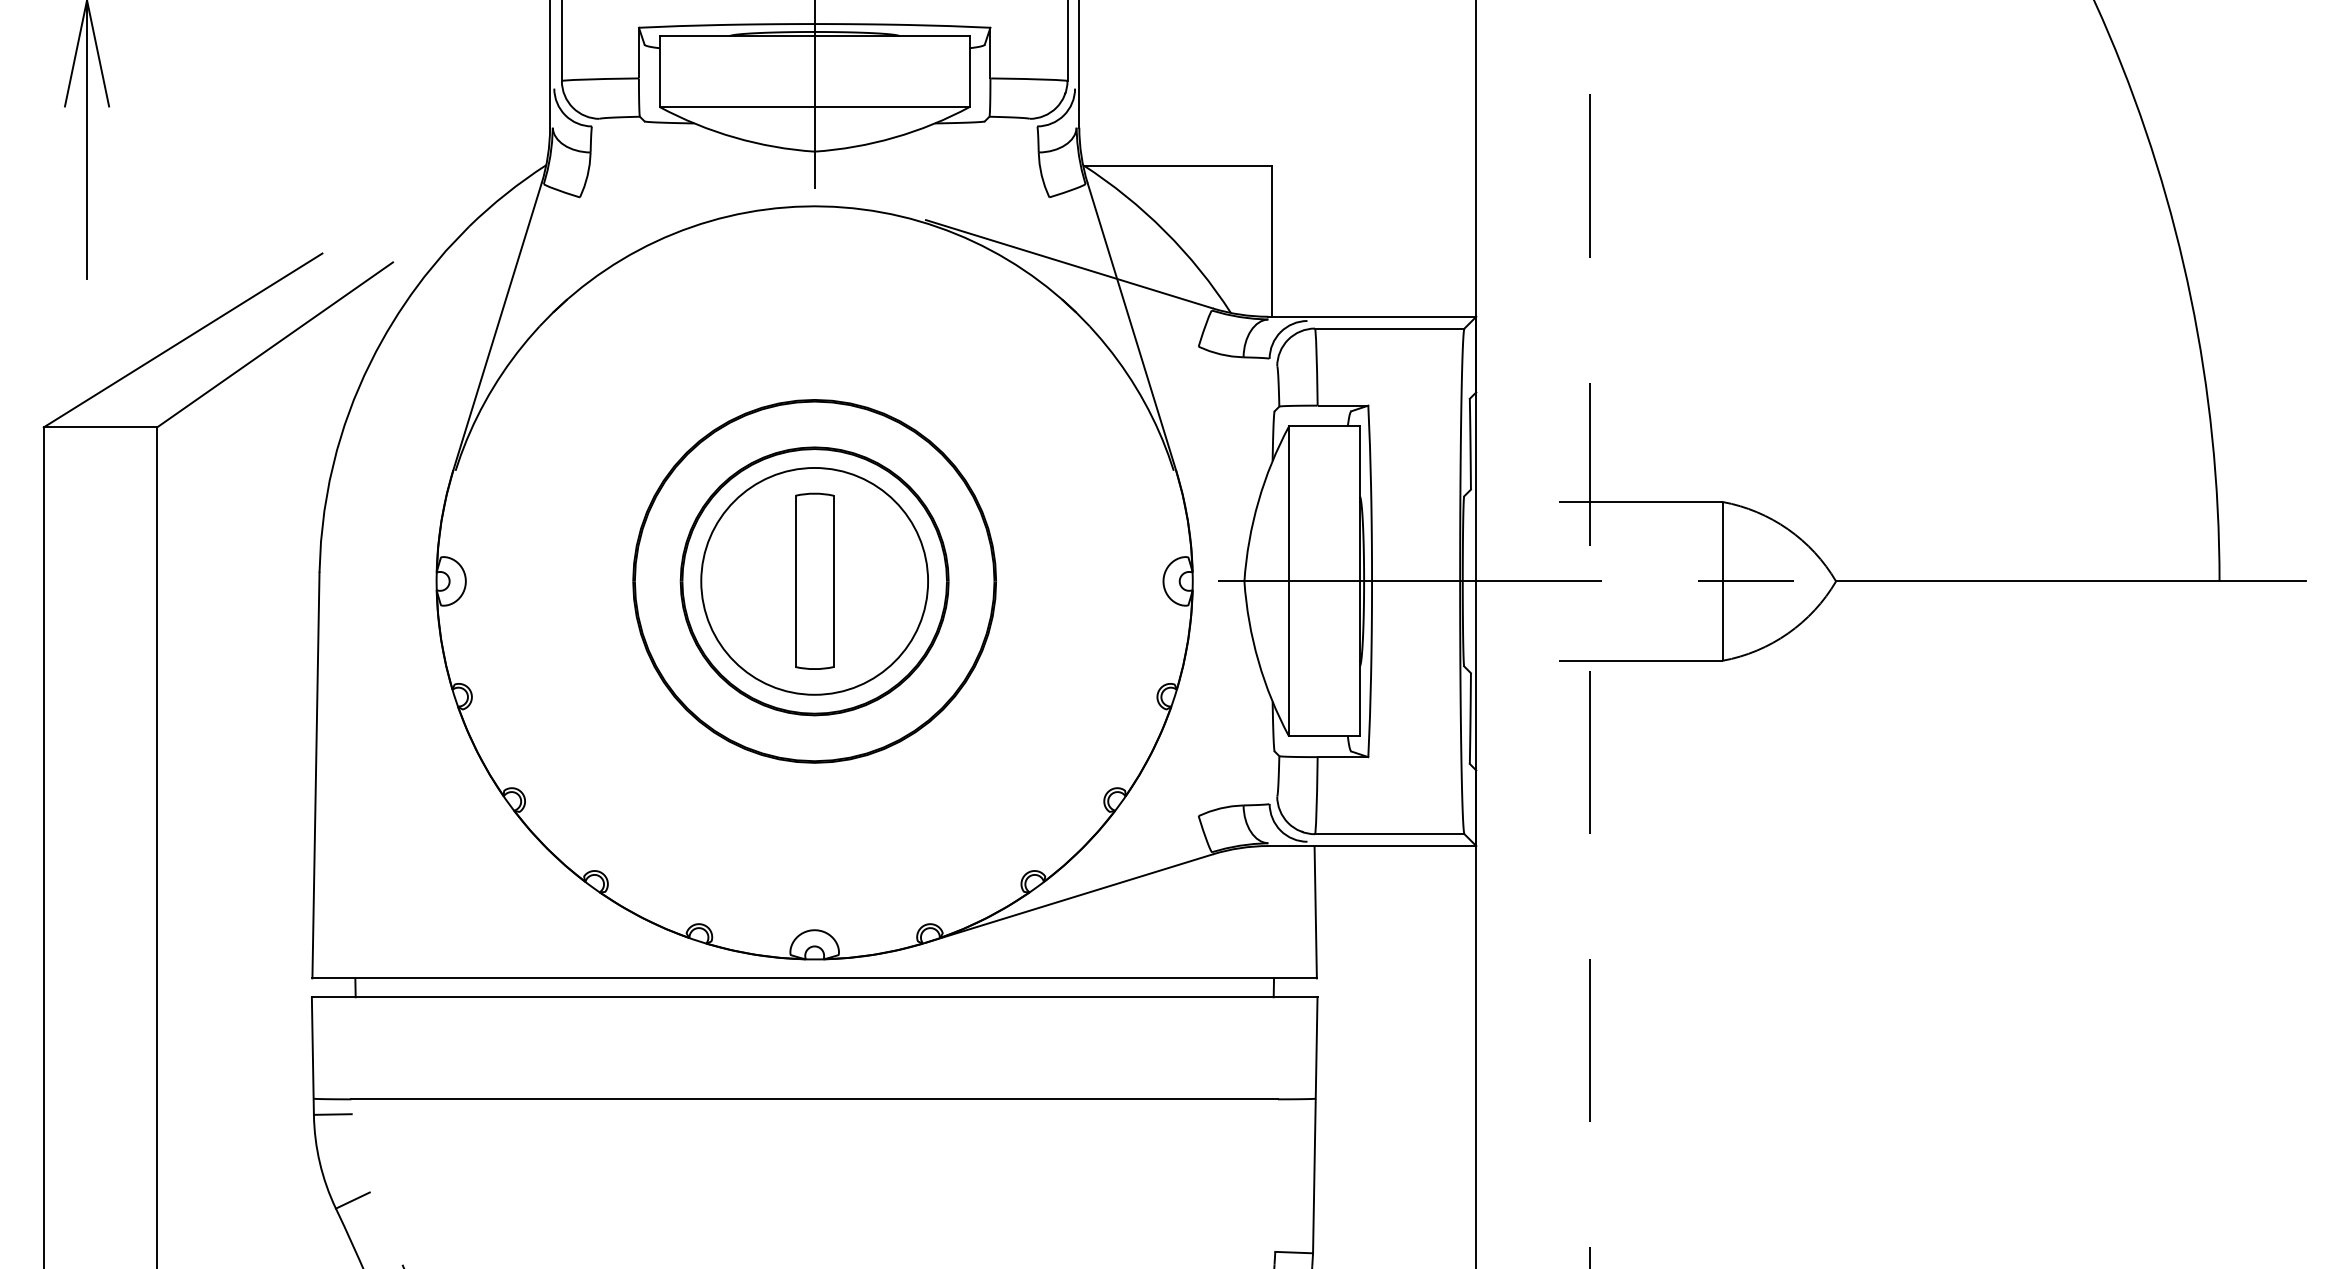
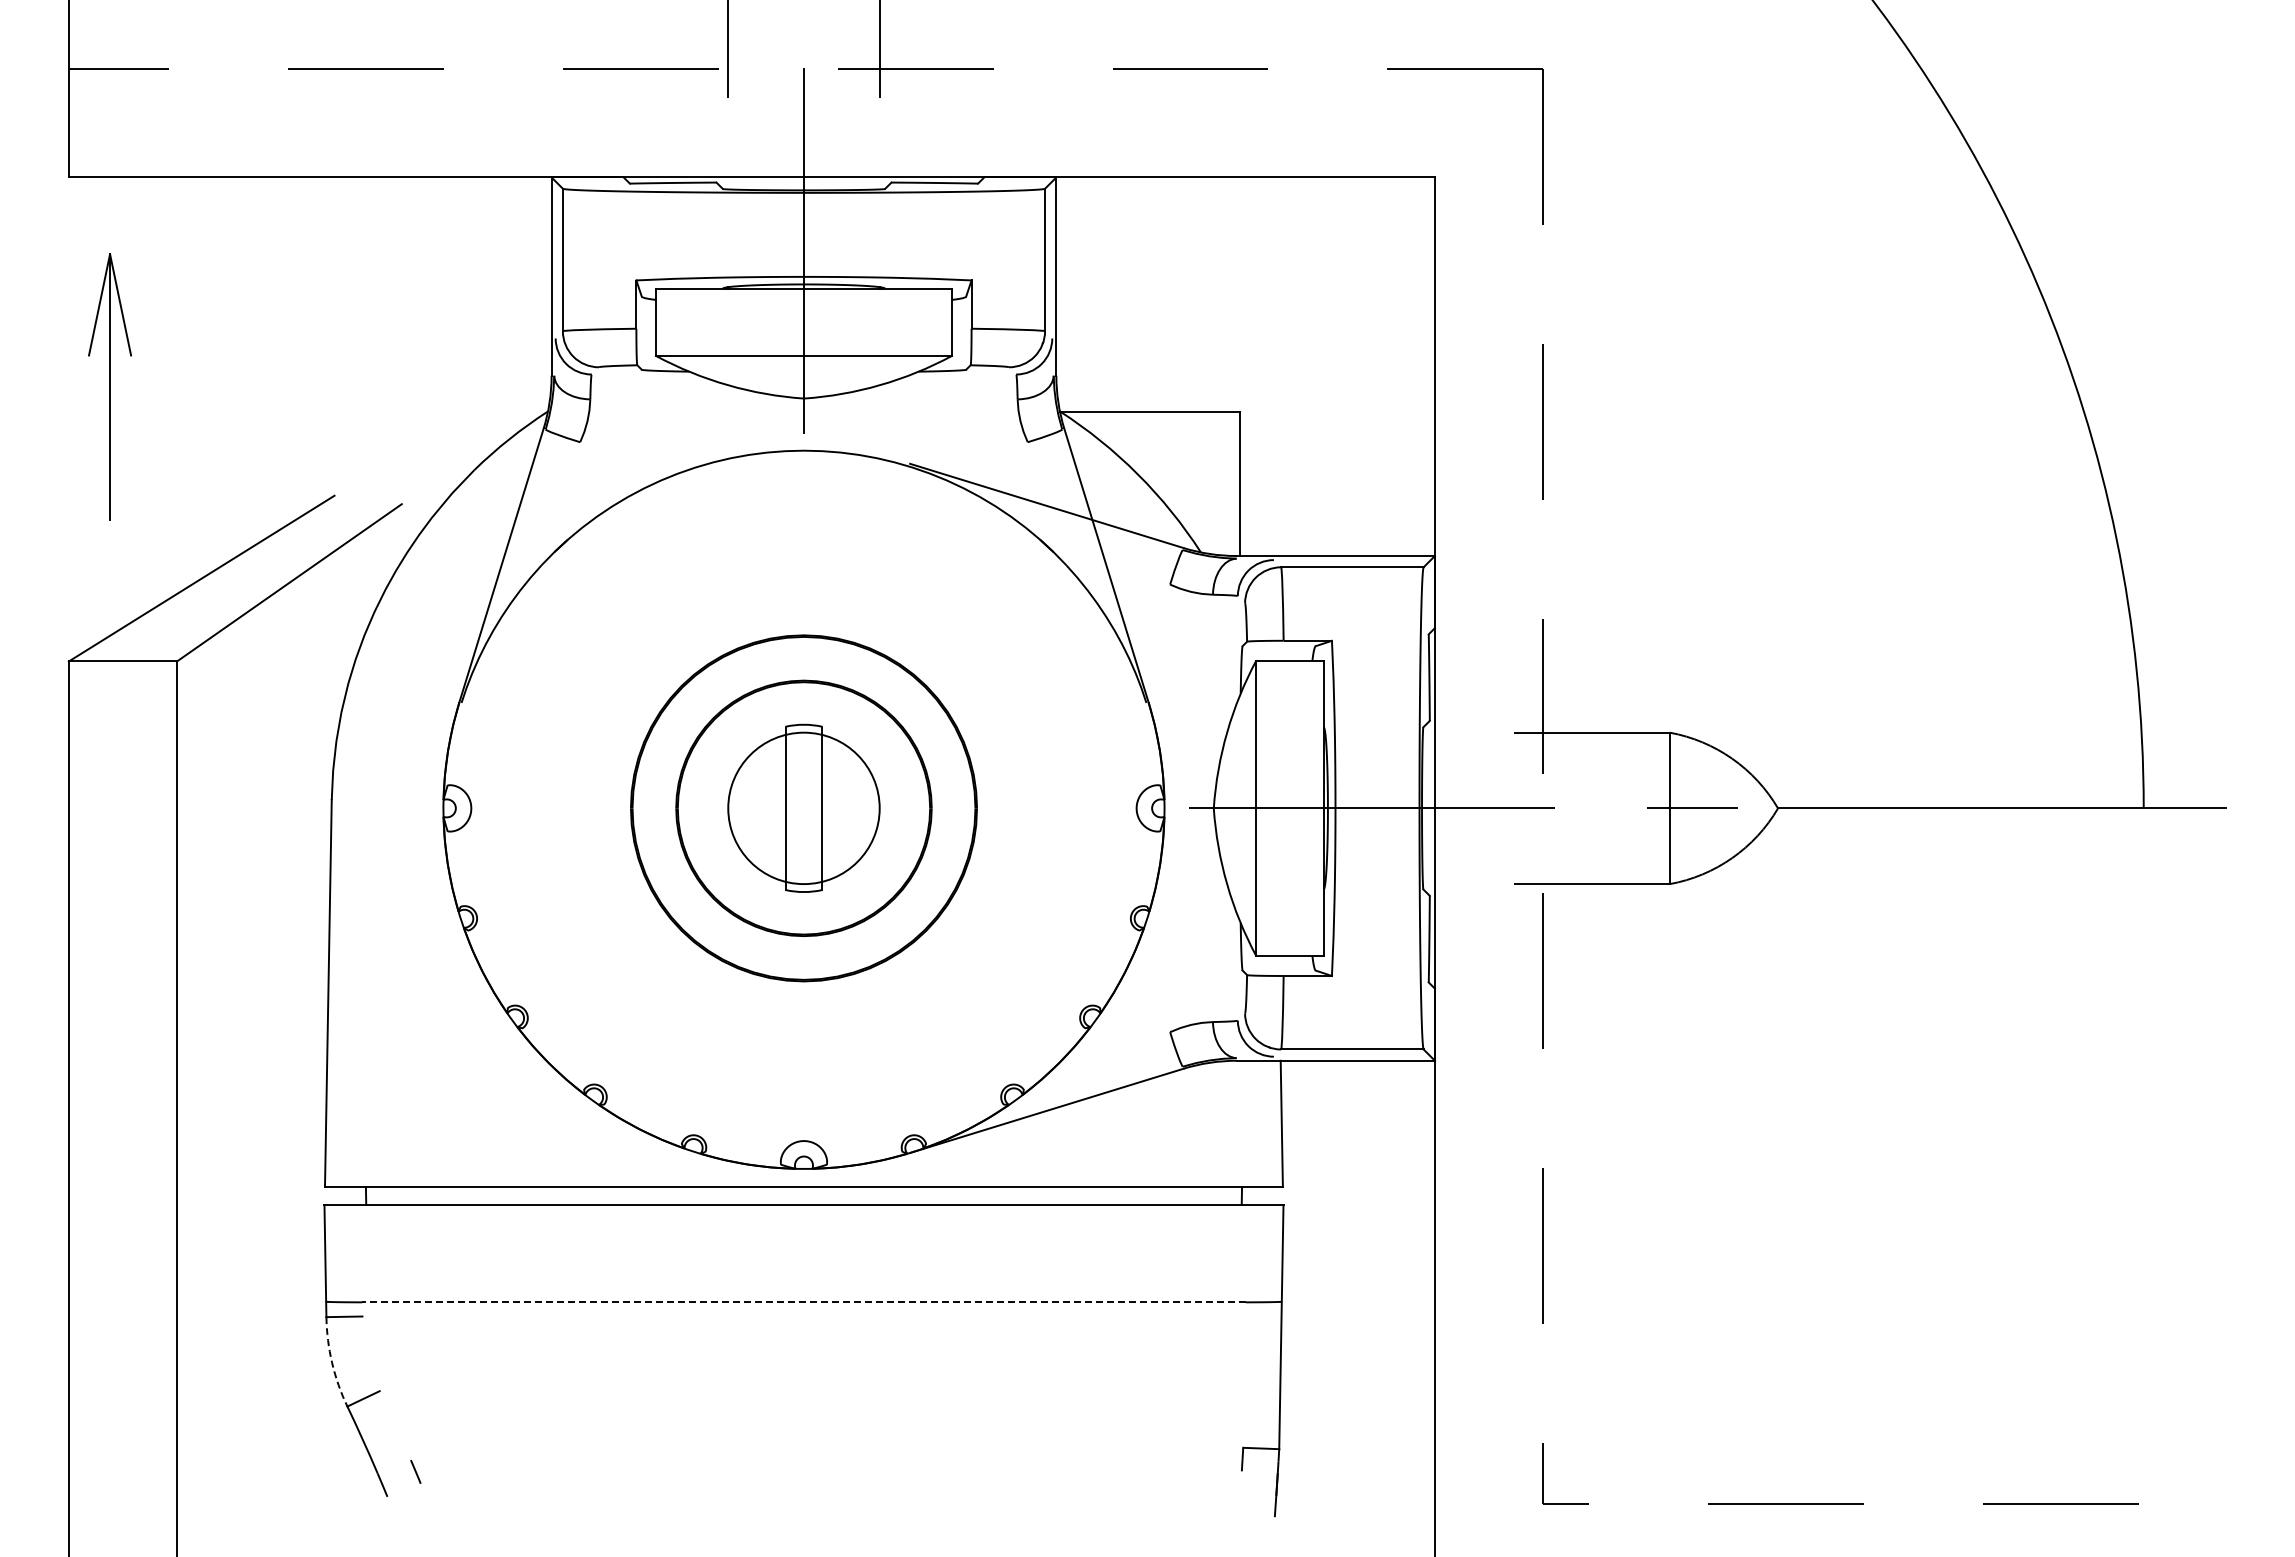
circle: (814, 581) -> (803, 808), size x0.7
line: (814, 1099) -> (803, 1302), solid -> dashed
arc: (320, 1162) -> (332, 1362), solid -> dashed

